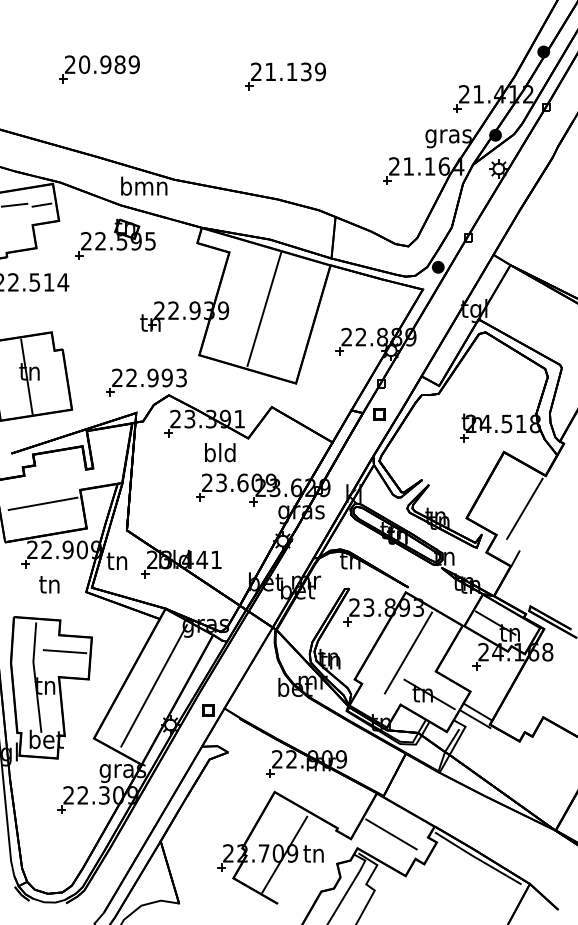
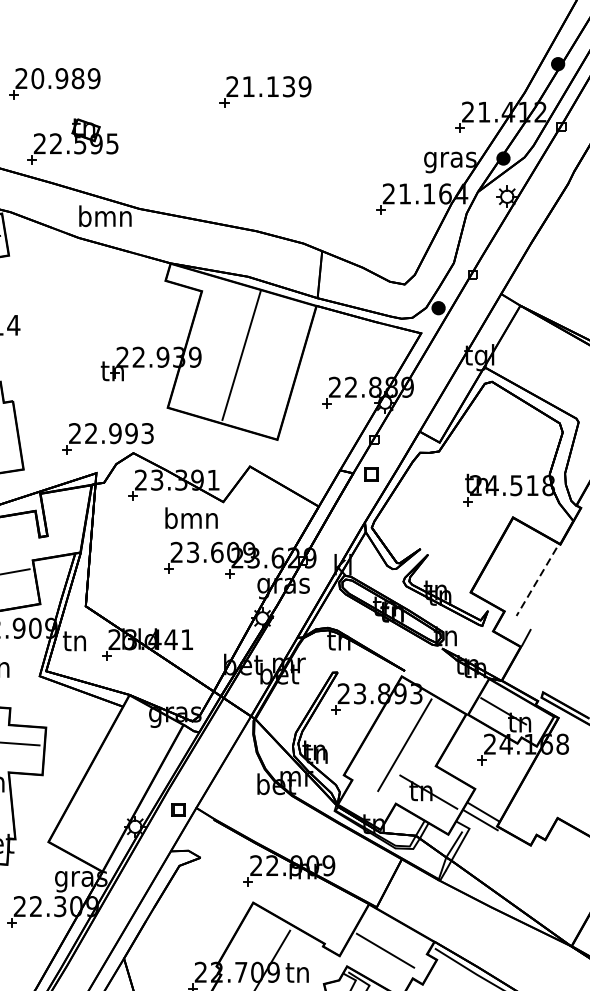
part: (115, 238) -> (72, 140), moved
text: (220, 452) -> (191, 517), bld -> bmn
line: (524, 508) -> (536, 581), solid -> dashed
line: (153, 685) -> (115, 782), removed

